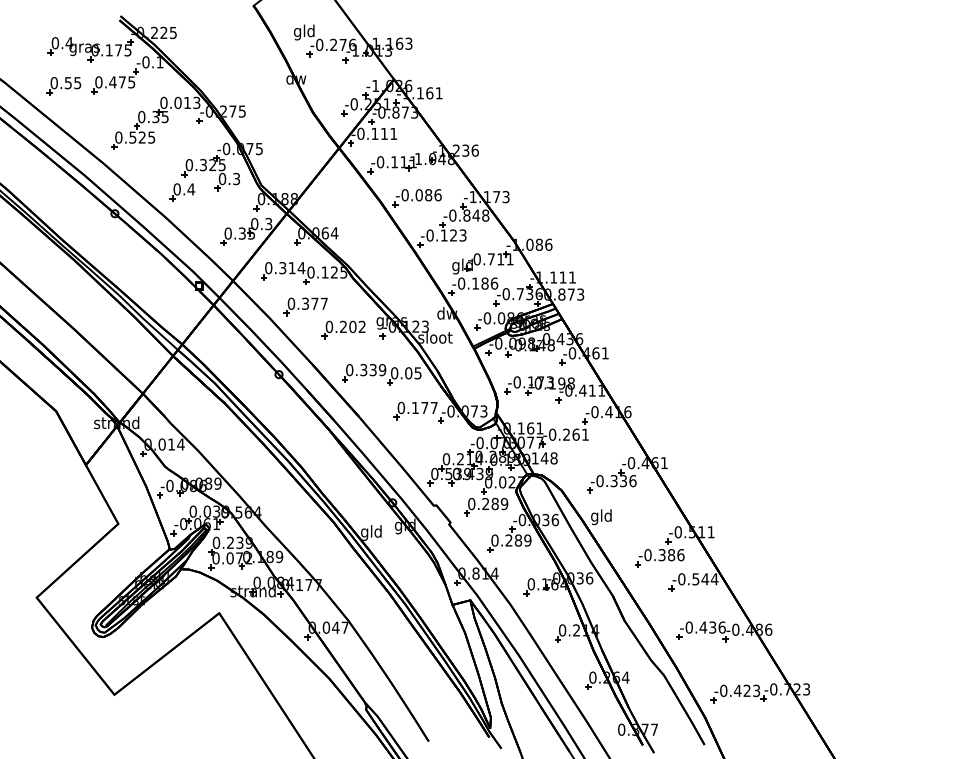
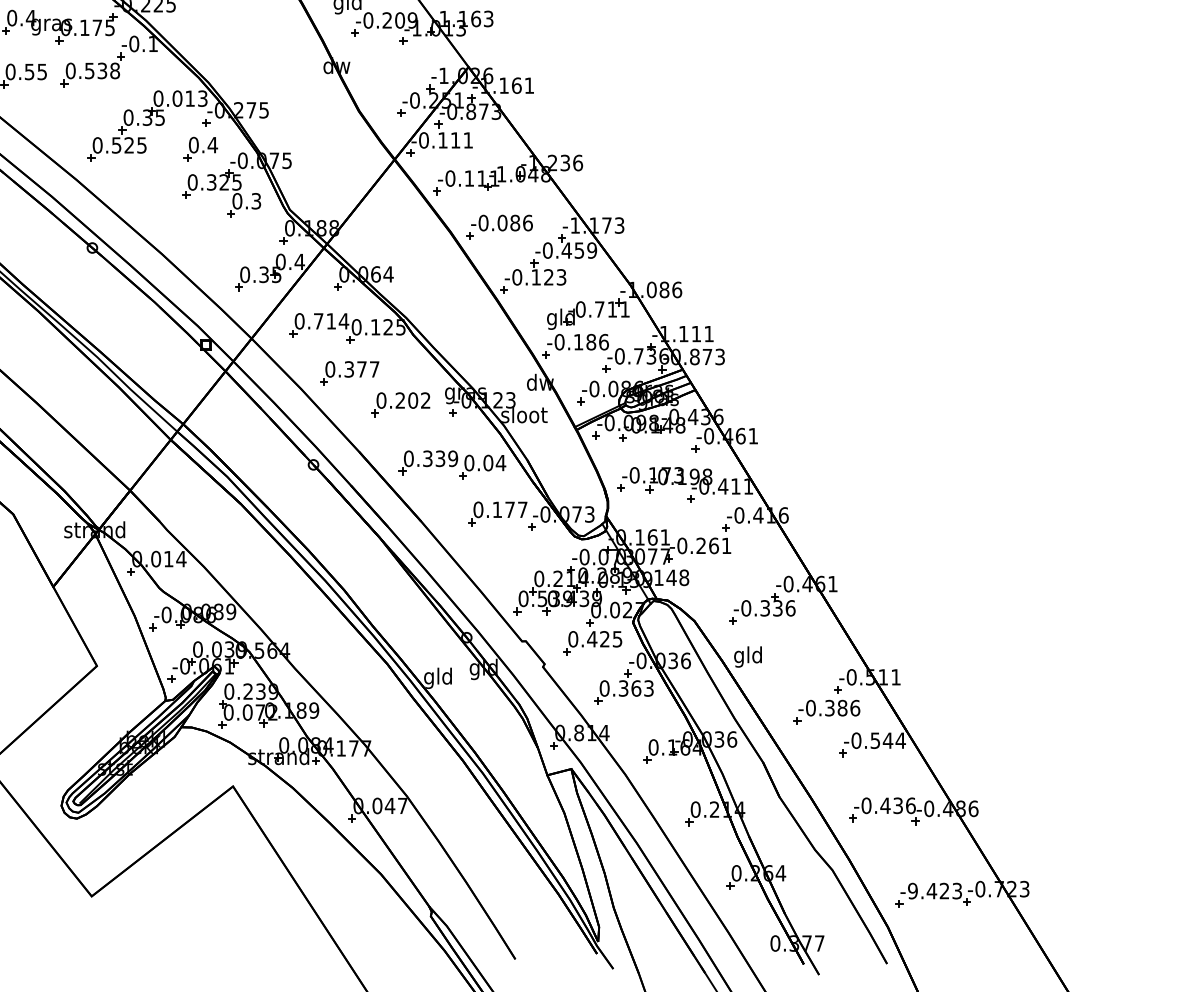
text: (347, 44) -> (405, 19), -0.276 -> -0.209
text: (122, 82) -> (102, 71), 0.475 -> 0.538
part: (182, 192) -> (200, 149), moved
text: (476, 215) -> (579, 250), -0.848 -> -0.459
text: (268, 224) -> (299, 262), 0.3 -> 0.4
text: (282, 268) -> (318, 321), 0.314 -> 0.714
text: (417, 373) -> (500, 463), 0.05 -> 0.04
text: (494, 503) -> (603, 638), 0.289 -> 0.425
text: (518, 540) -> (636, 688), 0.289 -> 0.363
text: (723, 690) -> (912, 890), -0.423 -> -9.423

